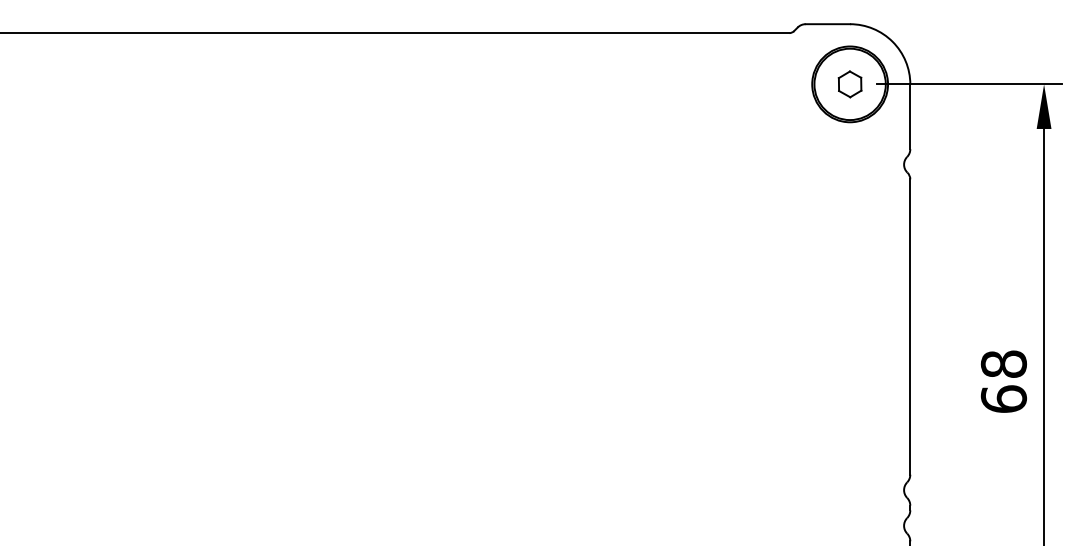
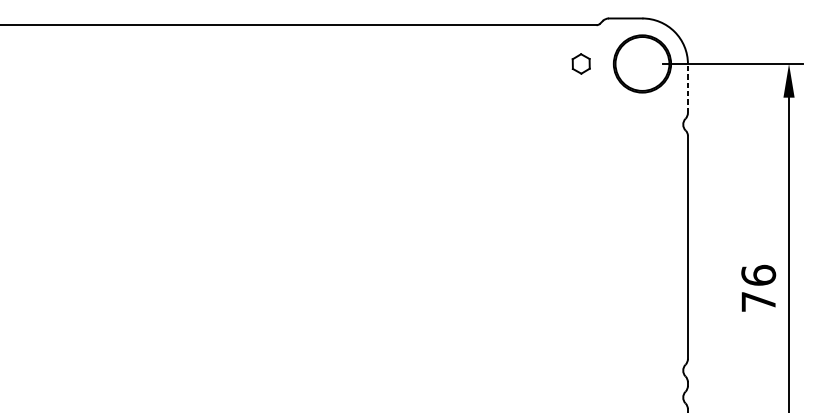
part: (849, 84) -> (580, 64), moved
line: (910, 116) -> (688, 88), solid -> dashed
text: (1003, 381) -> (758, 288), 68 -> 76

